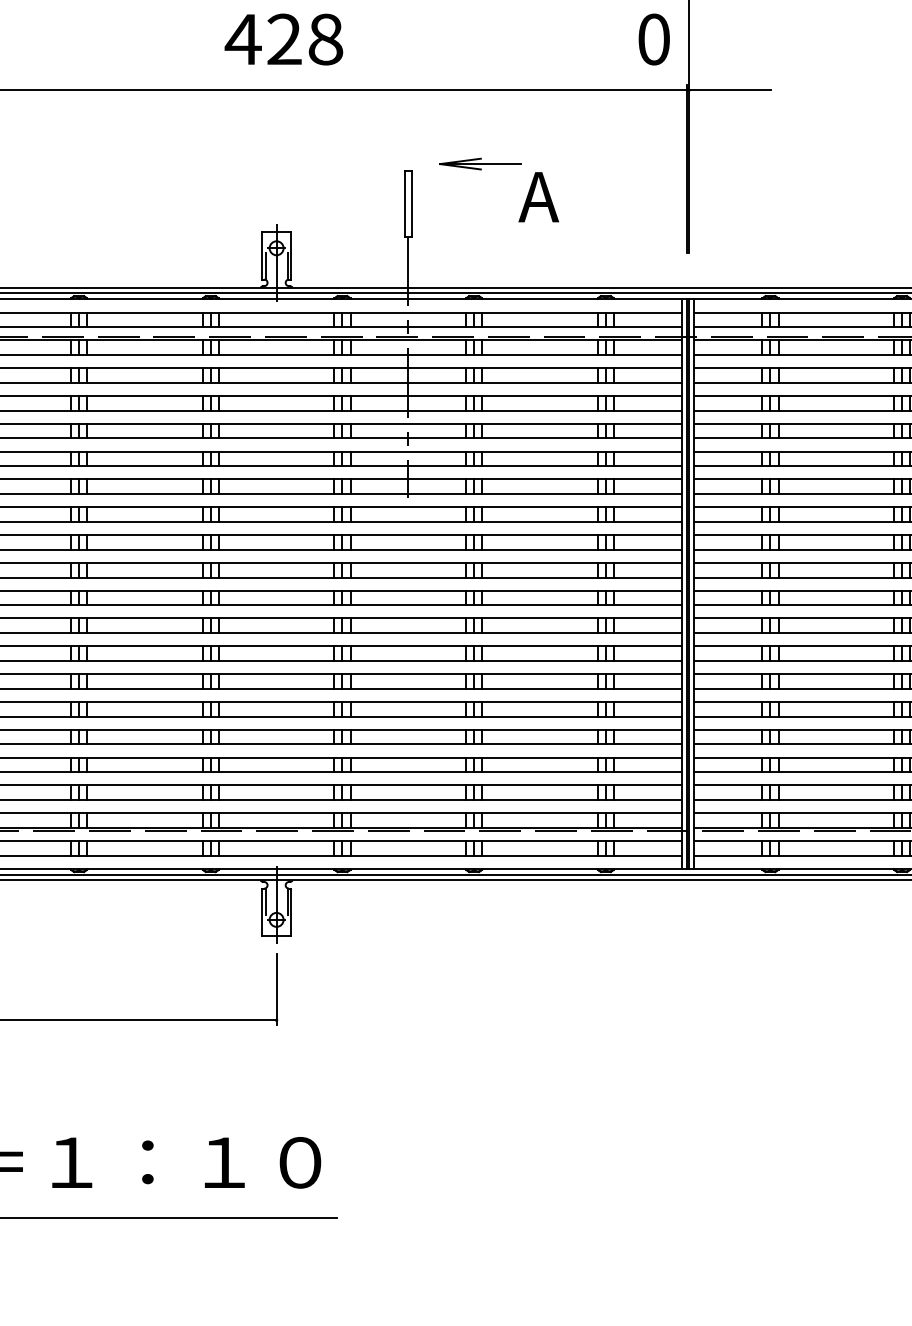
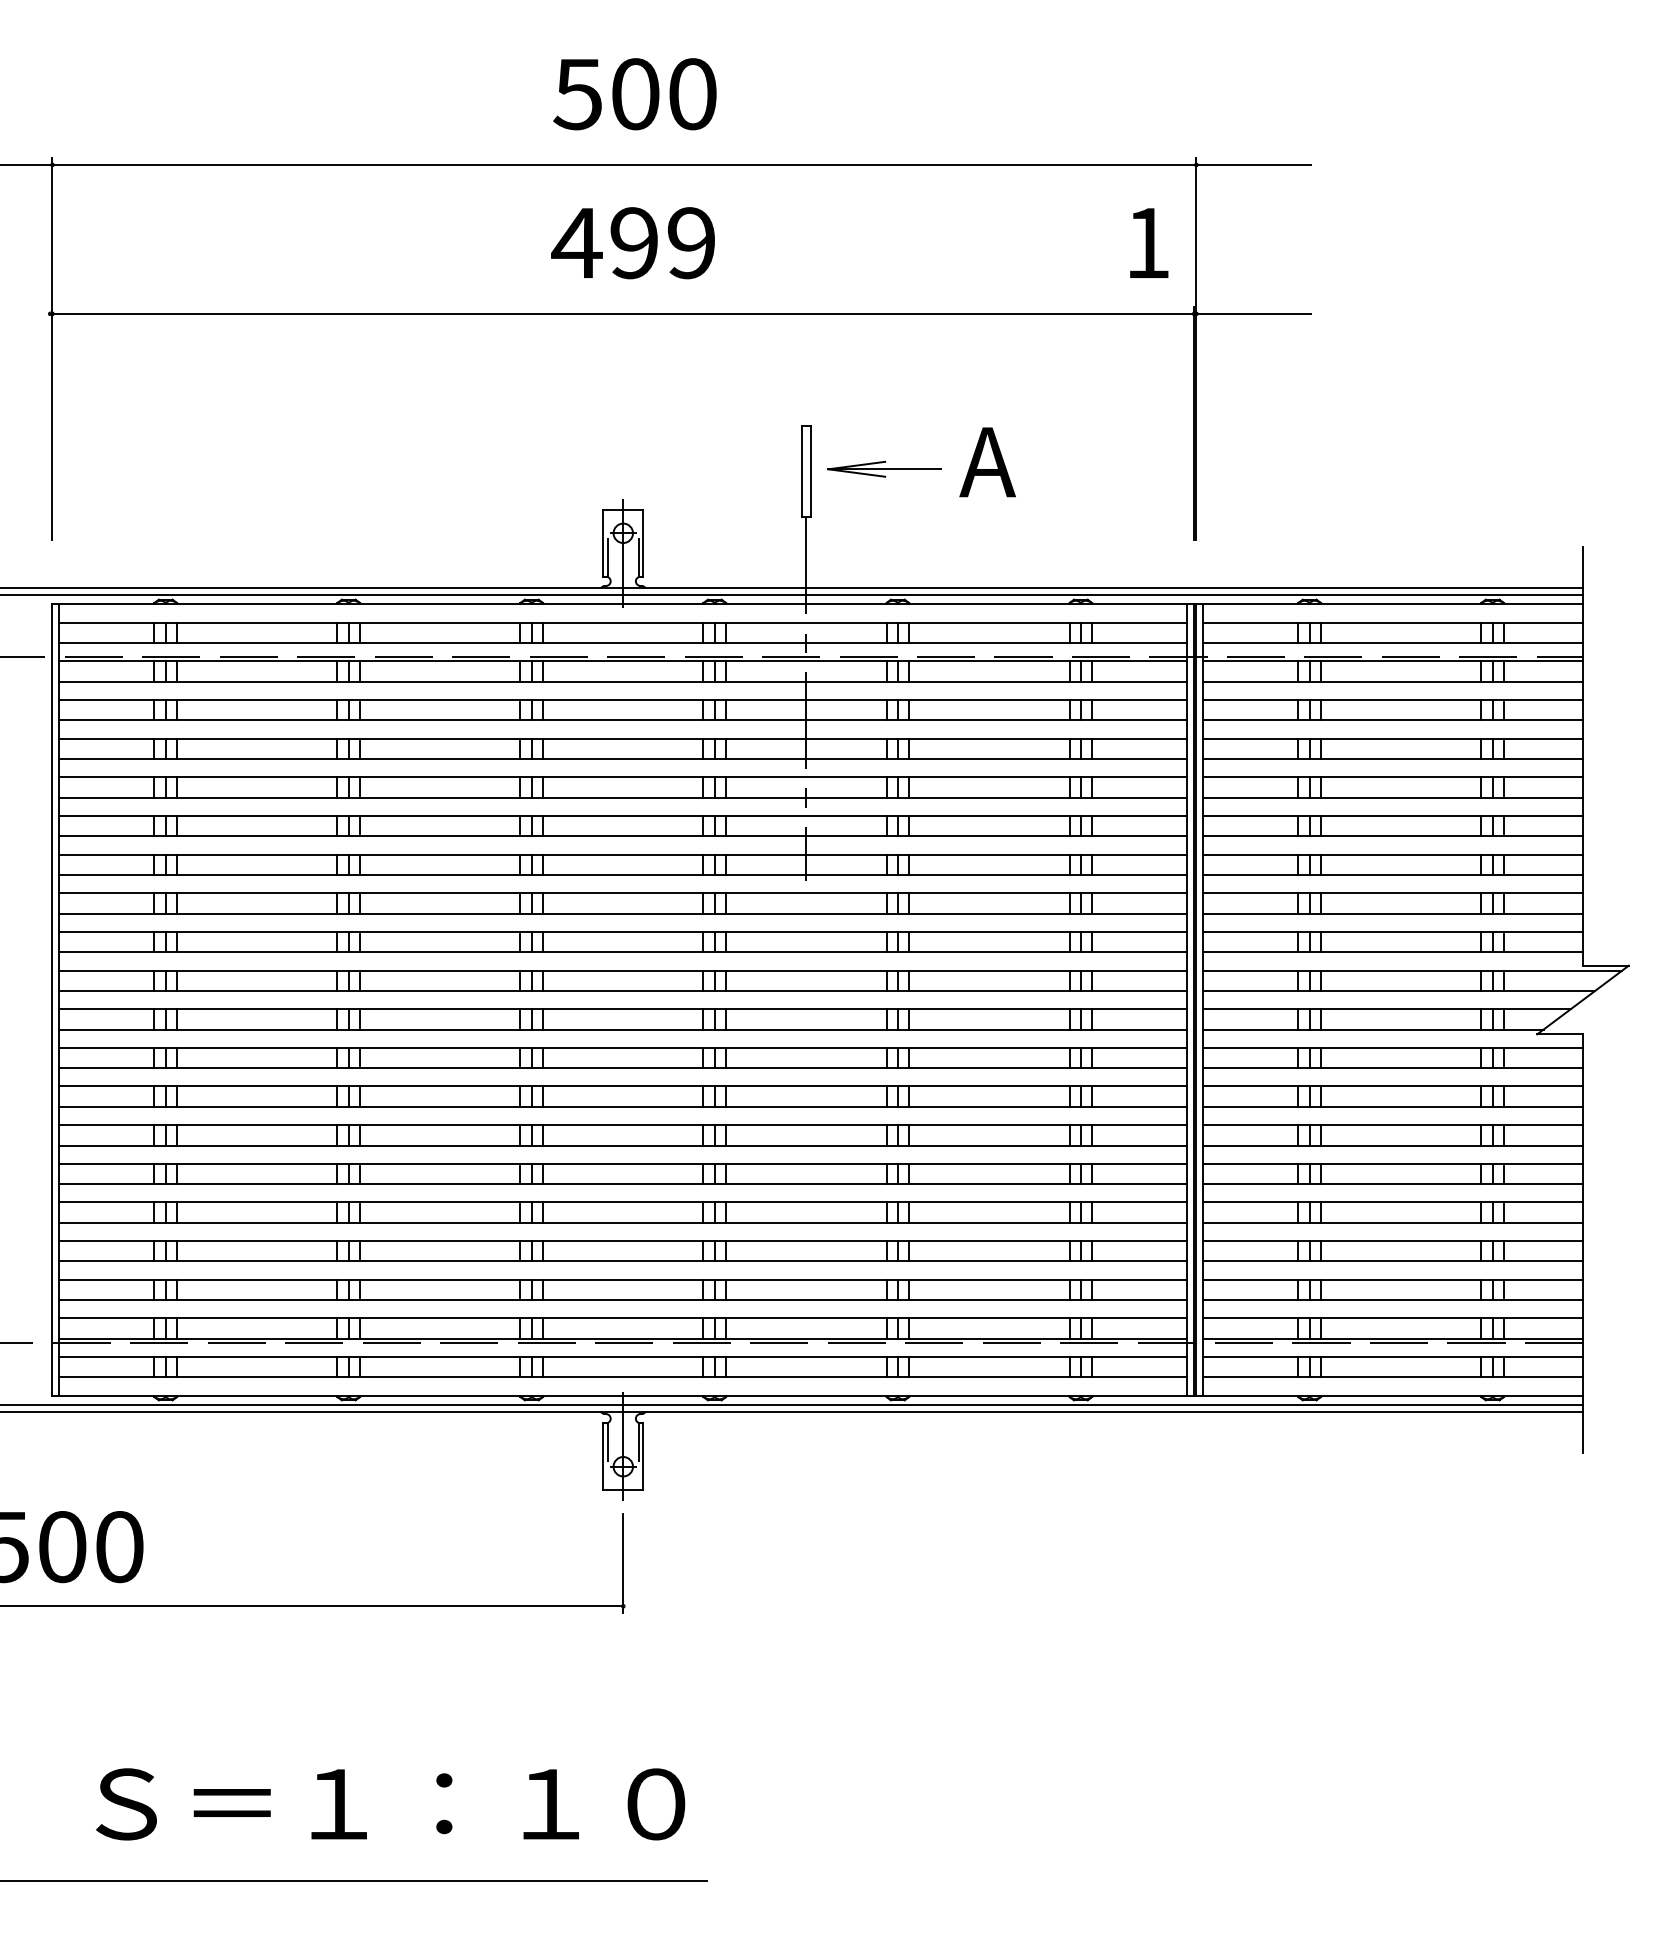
text: (304, 39) -> (662, 243), 428 -> 499
text: (653, 39) -> (1147, 243), 0 -> 1
part: (480, 163) -> (884, 468), moved

